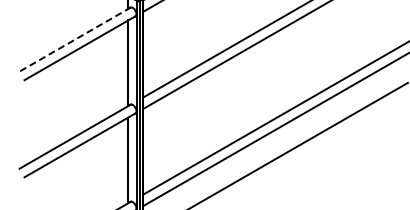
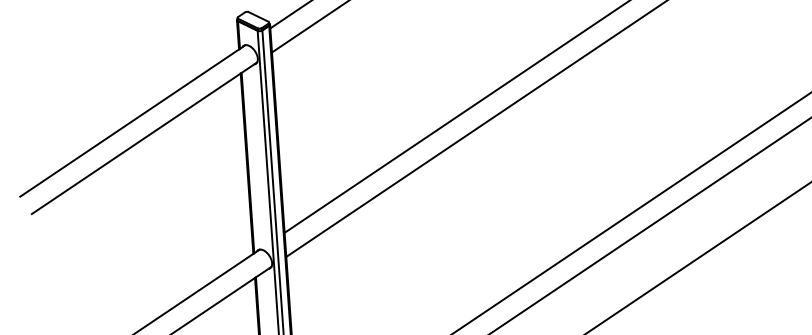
line: (74, 39) -> (131, 121), dashed -> solid

